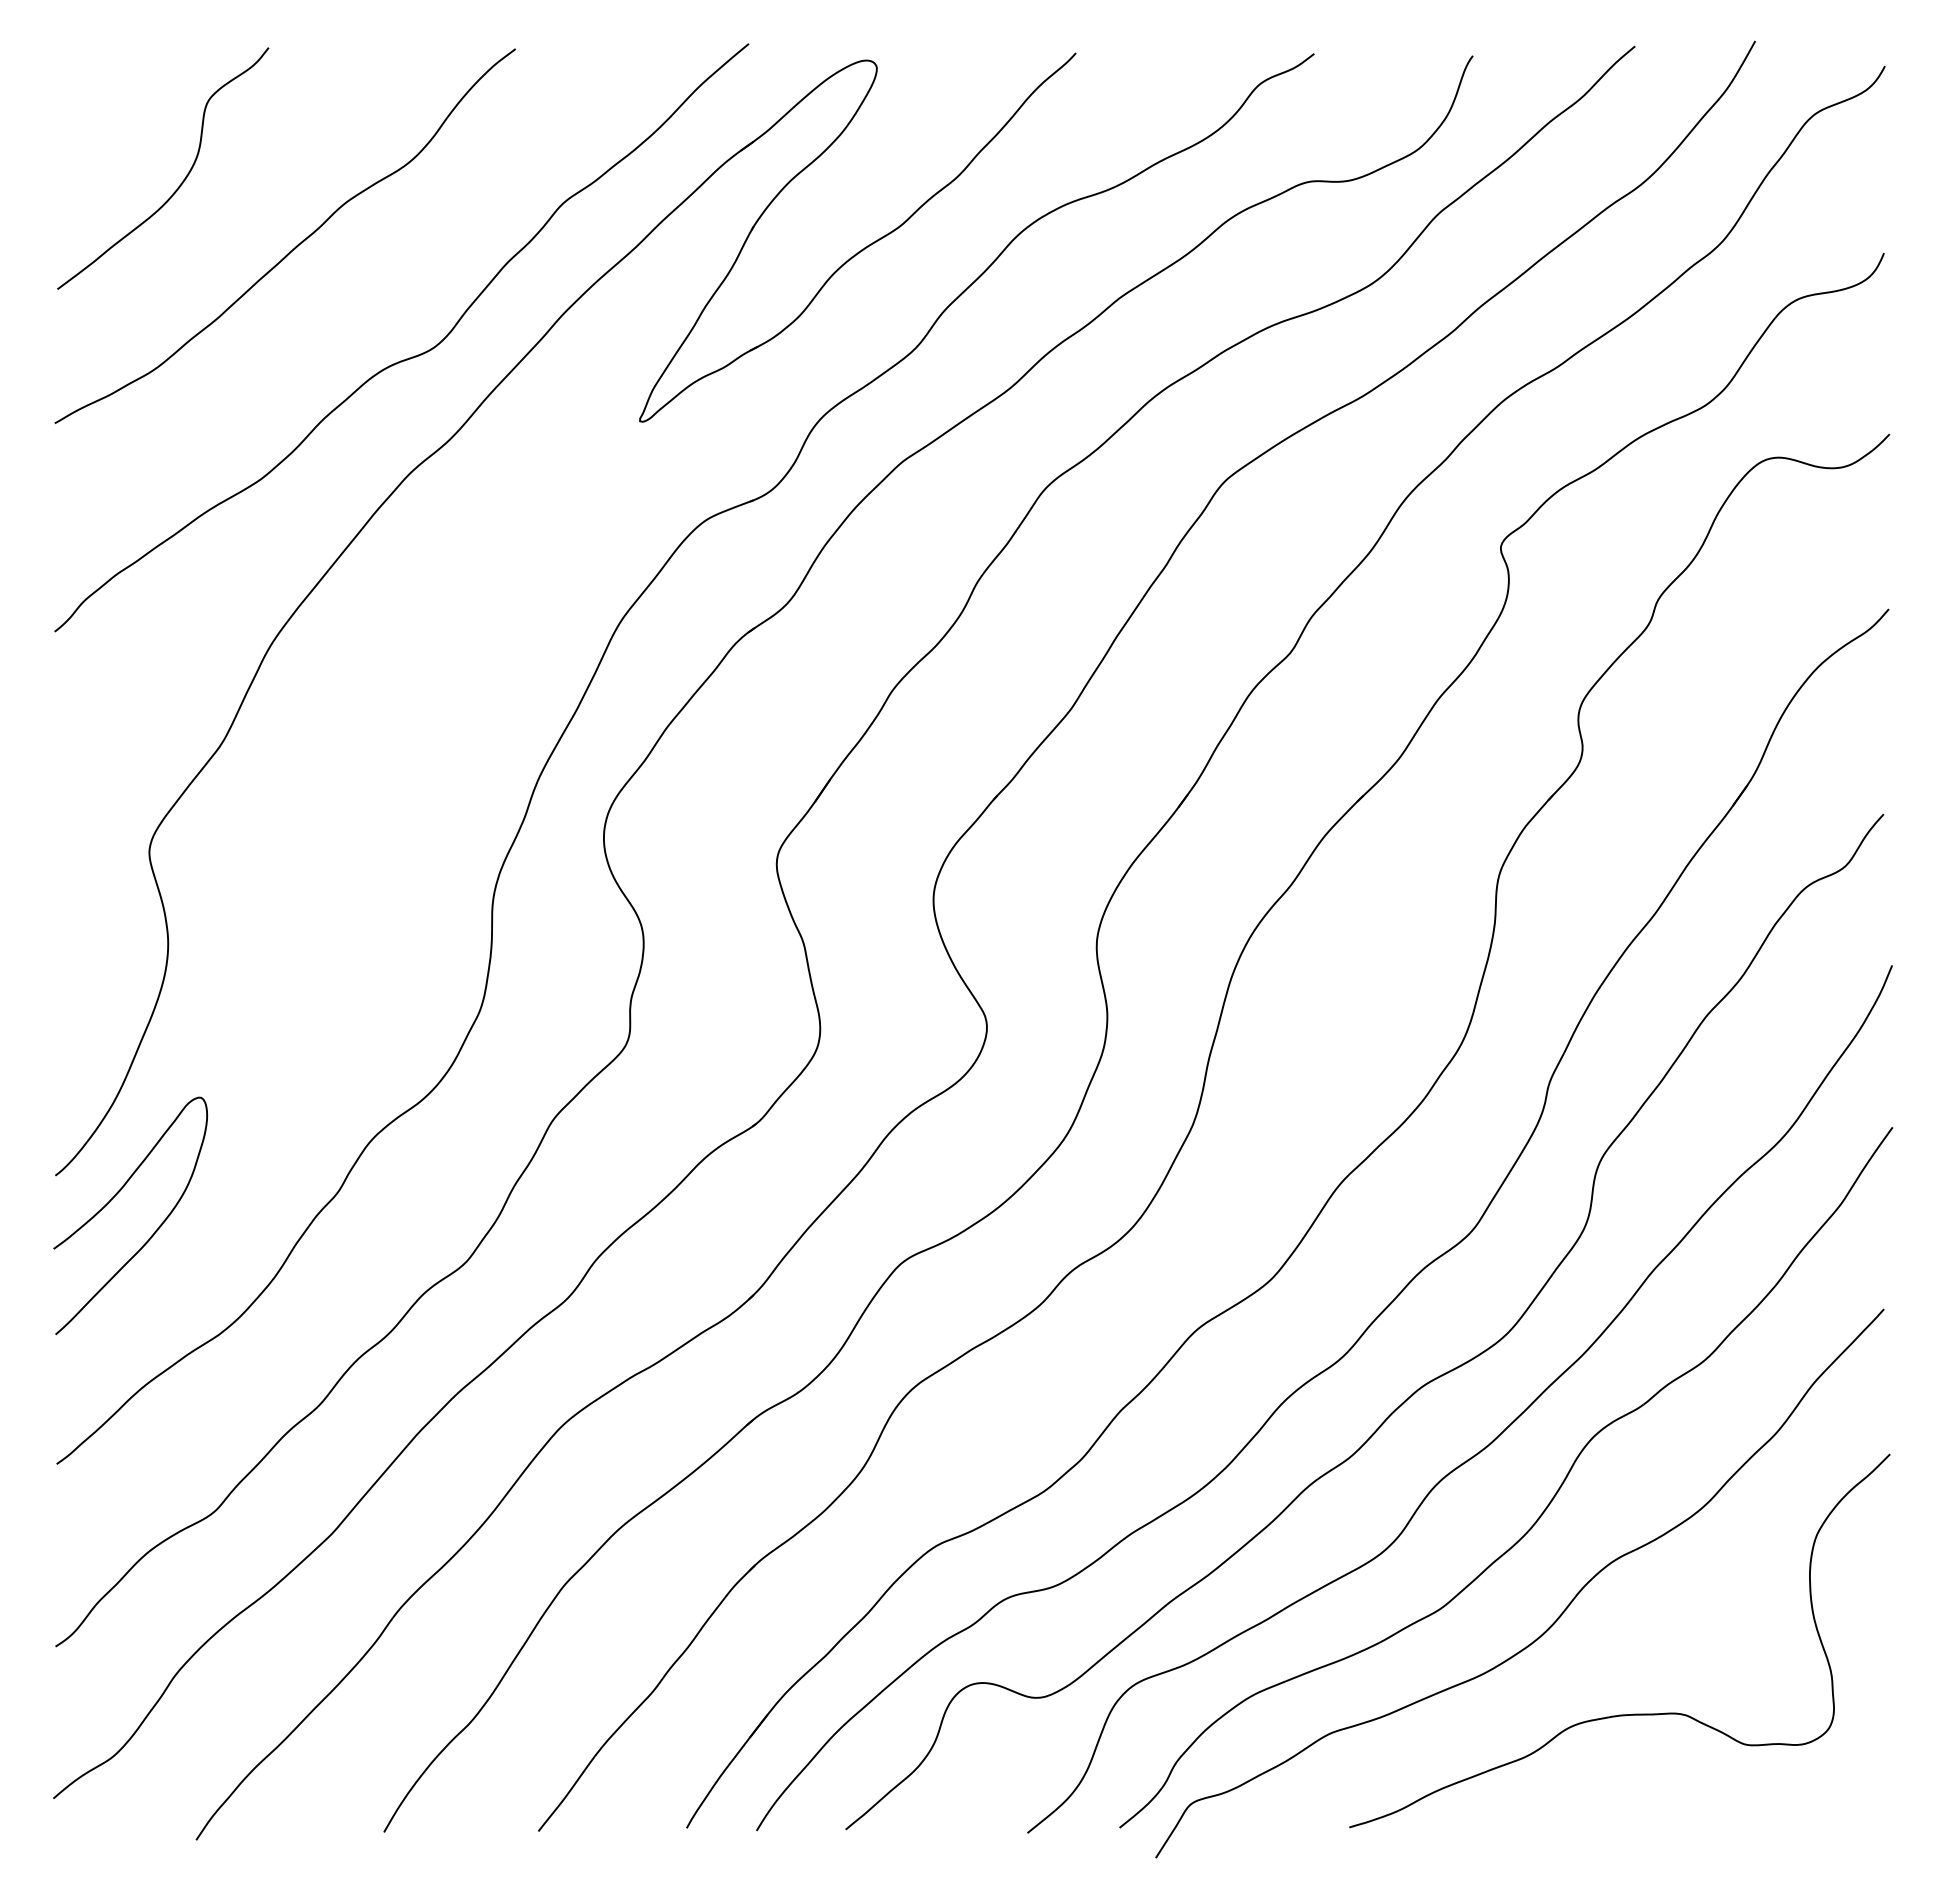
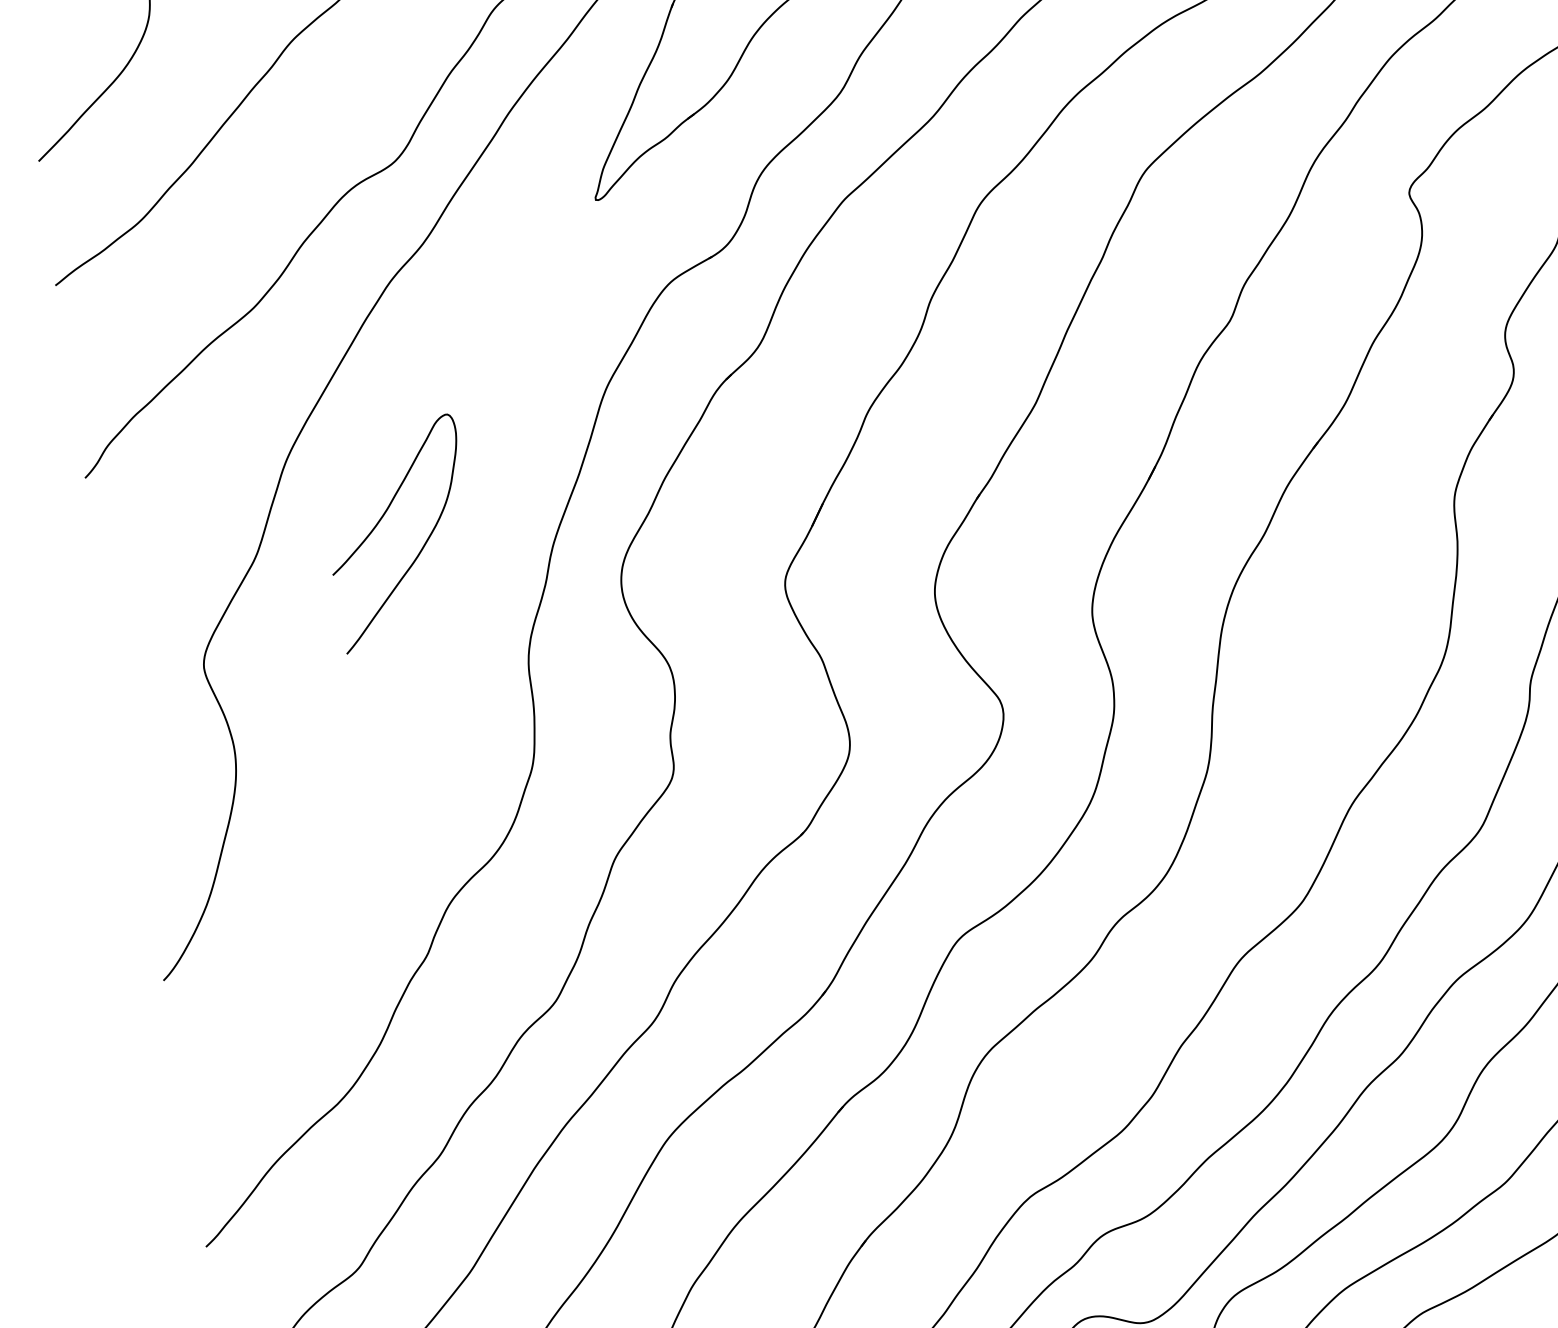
curve: (113, 1198) -> (380, 520), moved

